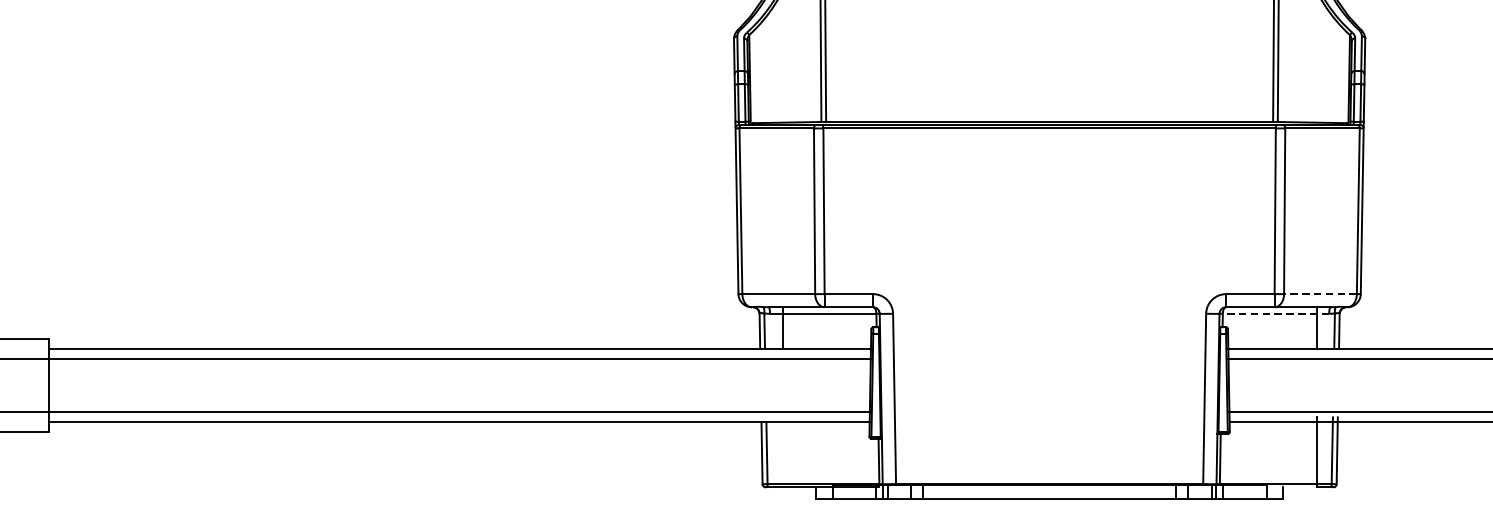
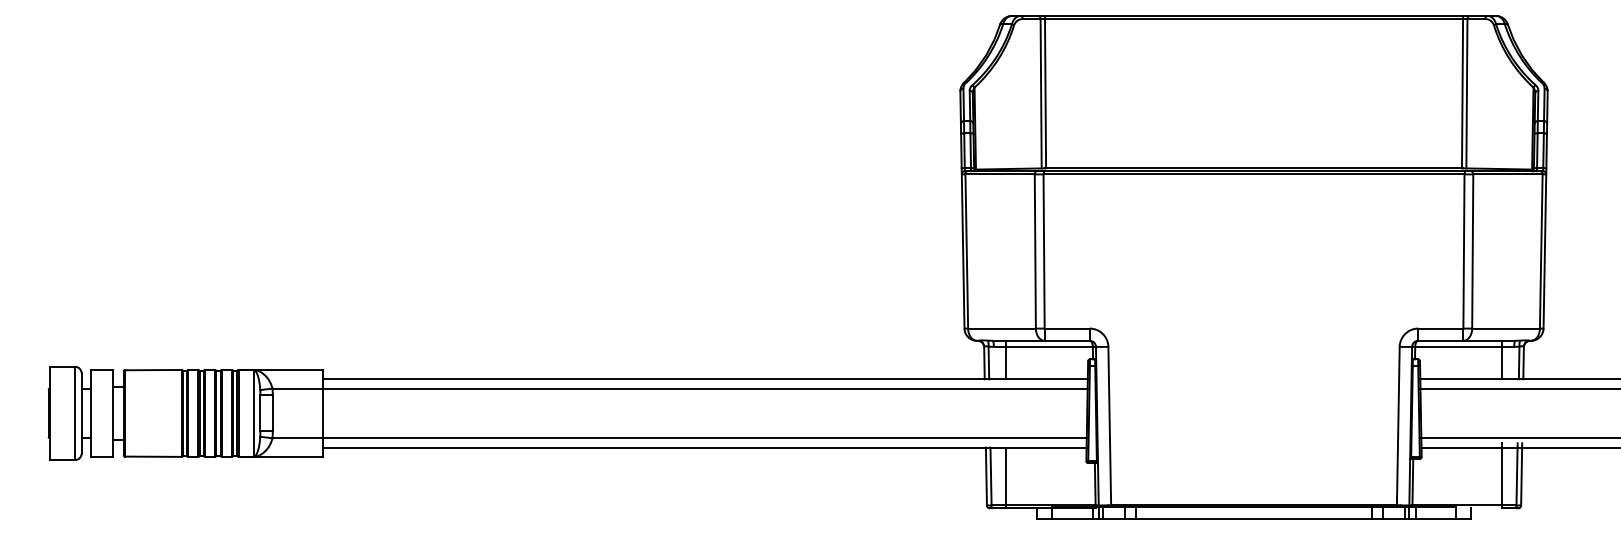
line: (1320, 294) -> (1506, 328), dashed -> solid
line: (1275, 313) -> (1464, 346), dashed -> solid
line: (782, 454) -> (1005, 477), added

